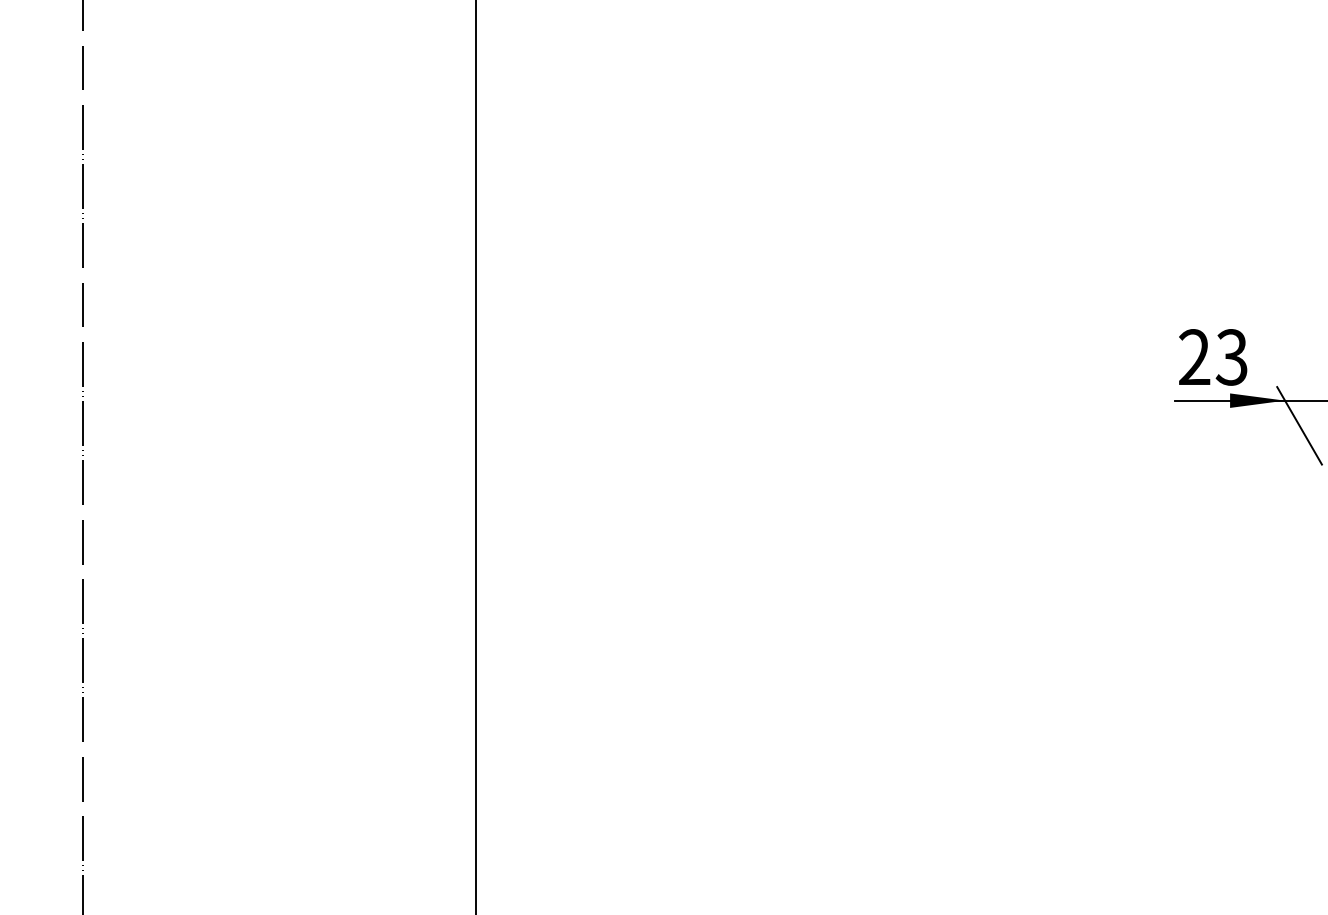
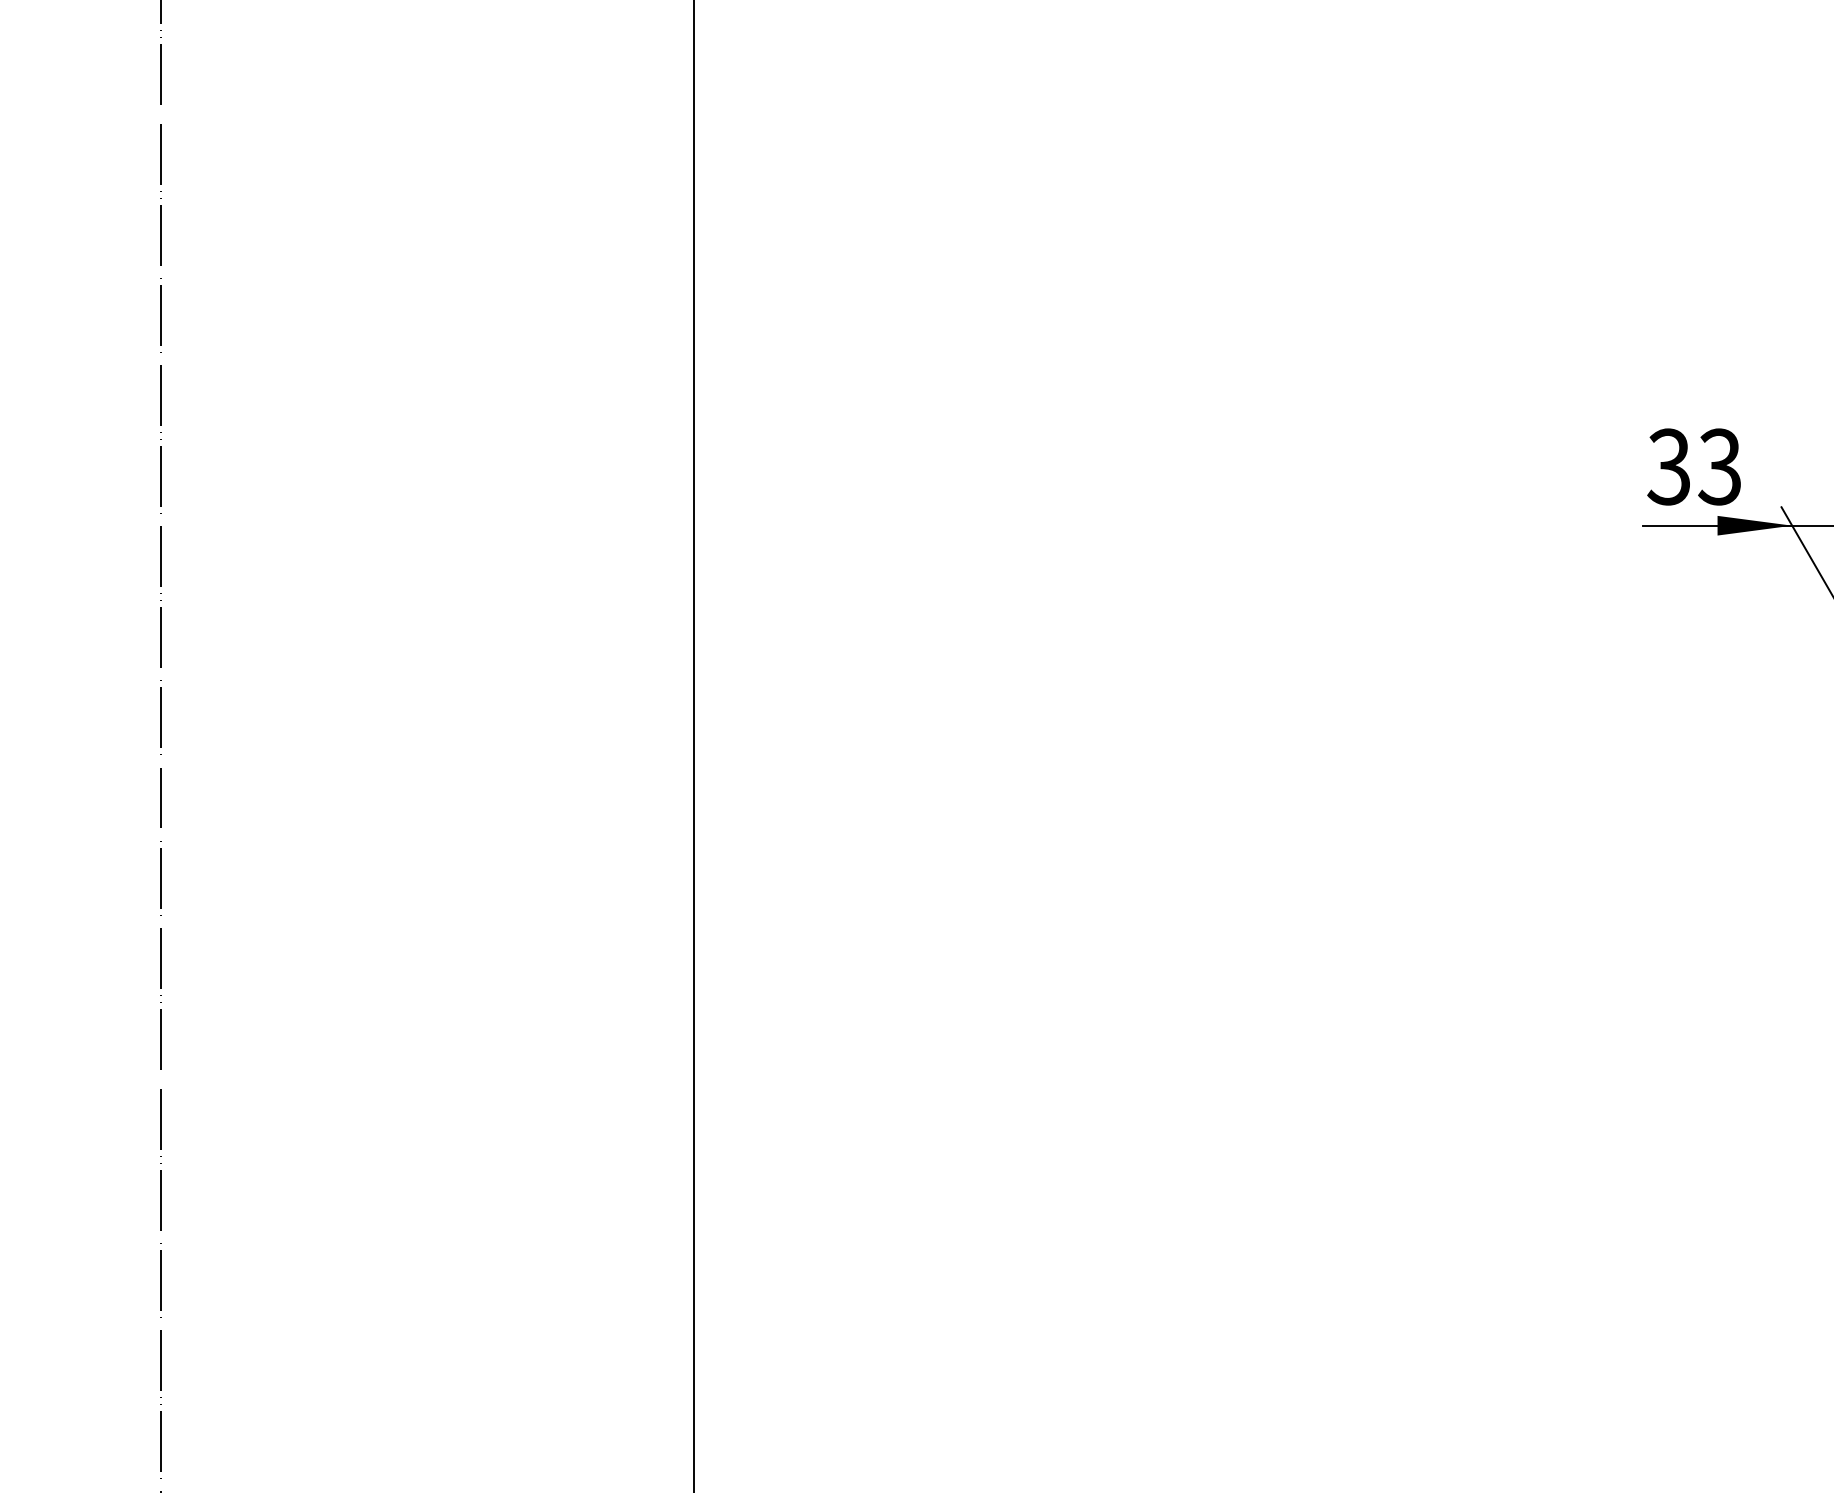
text: (1193, 357) -> (1668, 466), 23 -> 33

